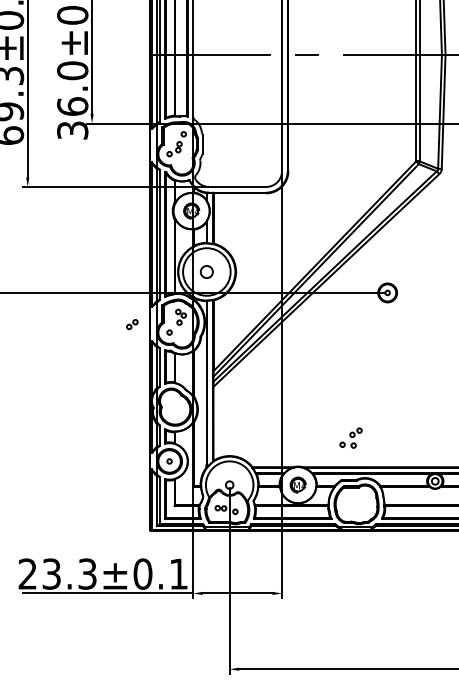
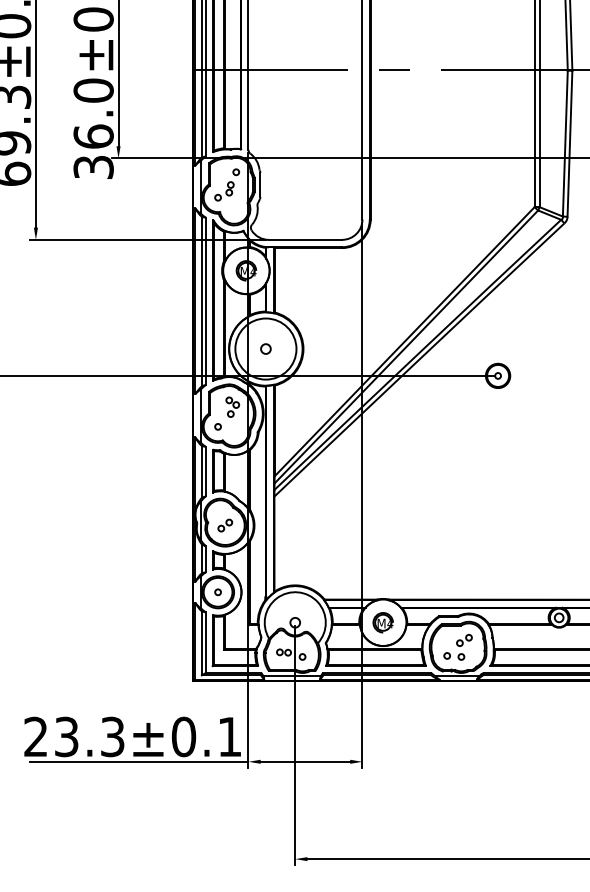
circle: (206, 271) -> (265, 348), size x0.62
part: (132, 324) -> (225, 525), moved
part: (350, 438) -> (457, 647), moved

